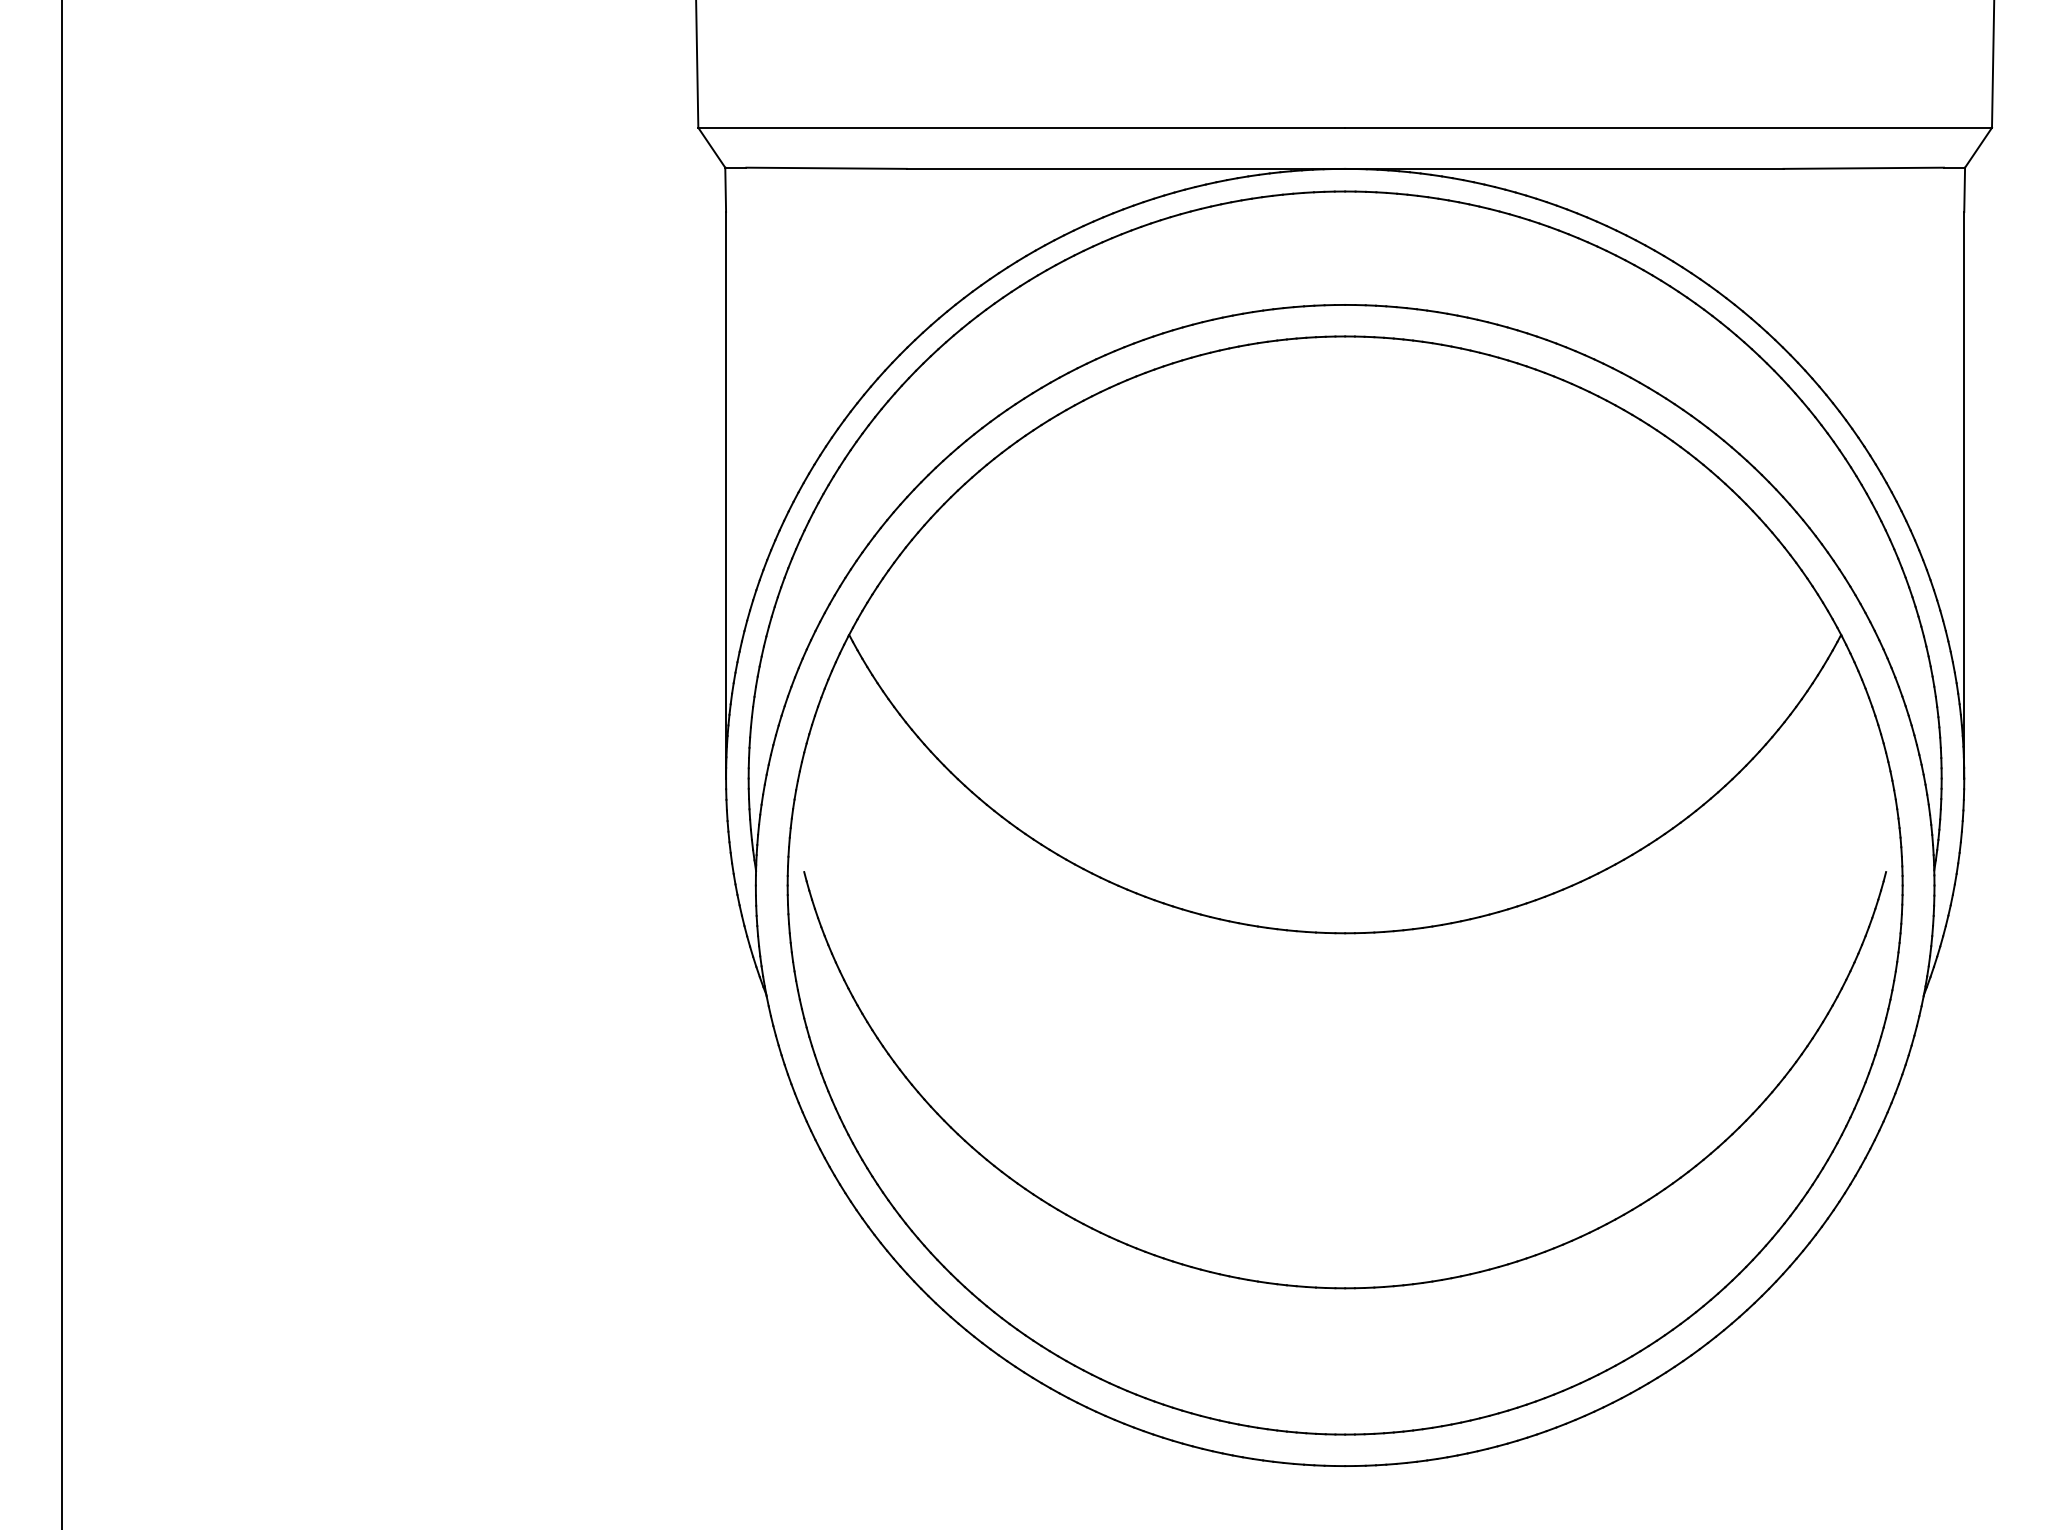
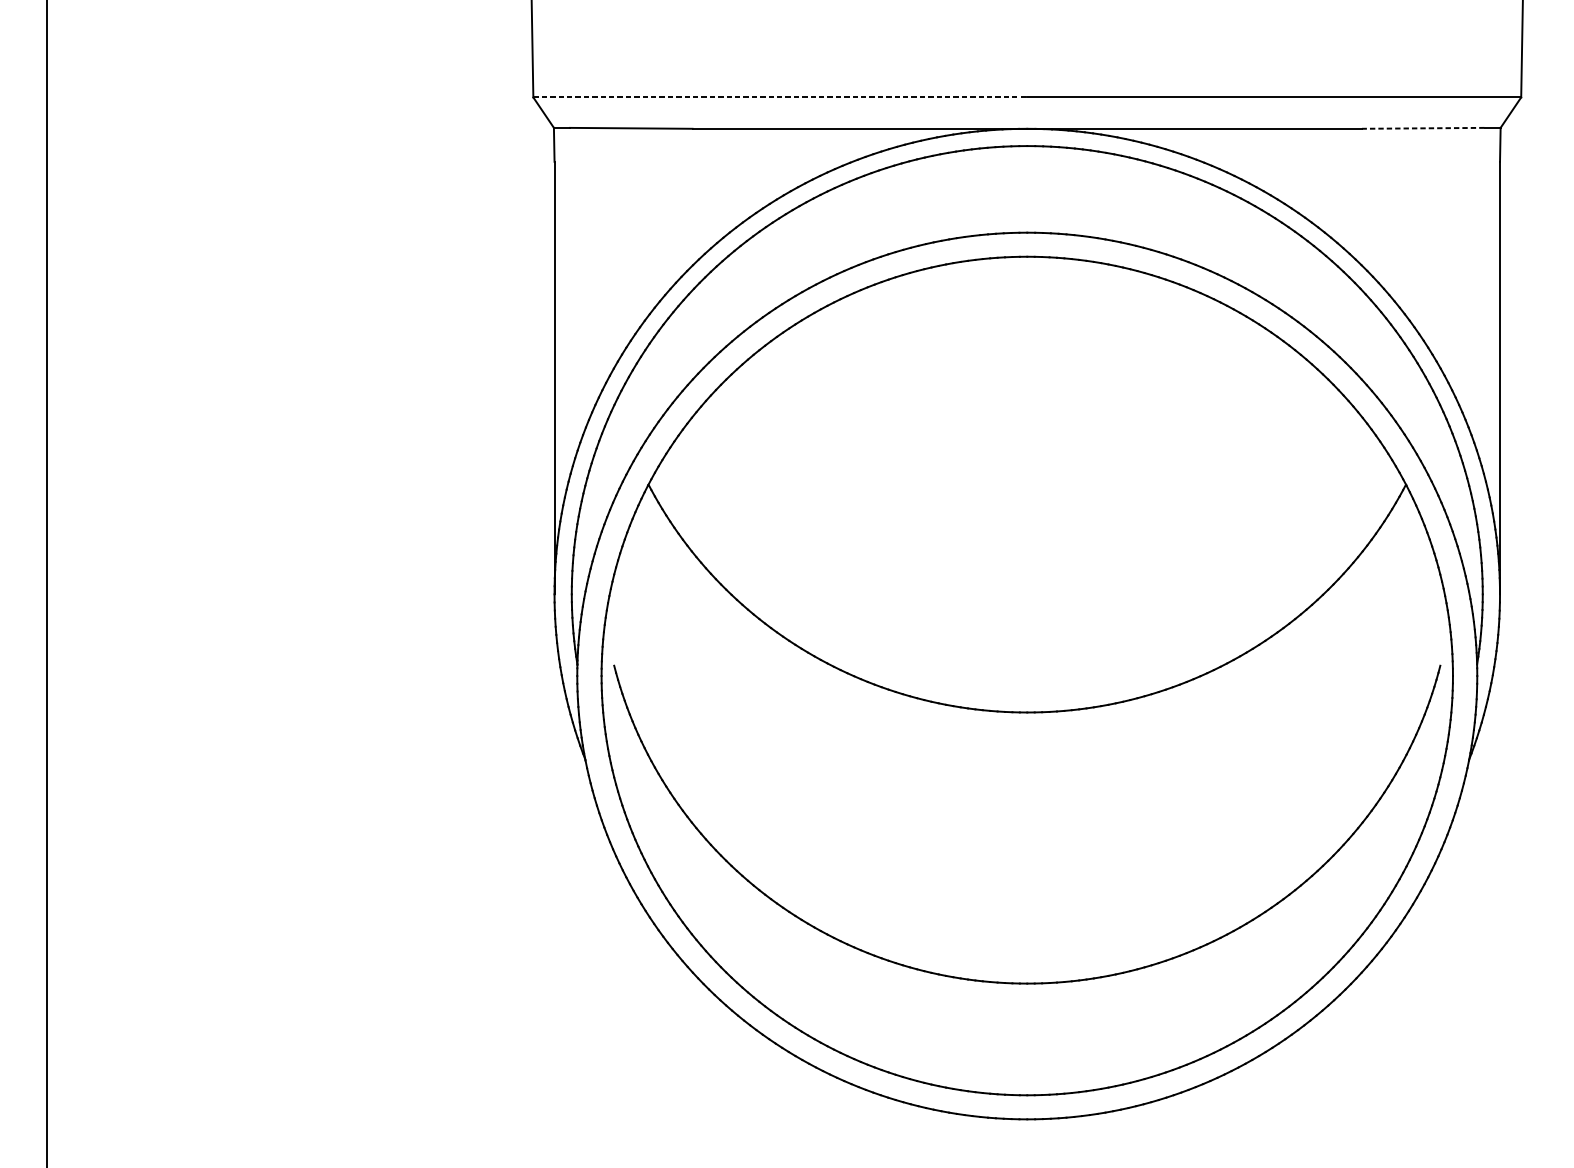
line: (1022, 127) -> (780, 97), solid -> dashed
line: (1863, 168) -> (1423, 128), solid -> dashed

